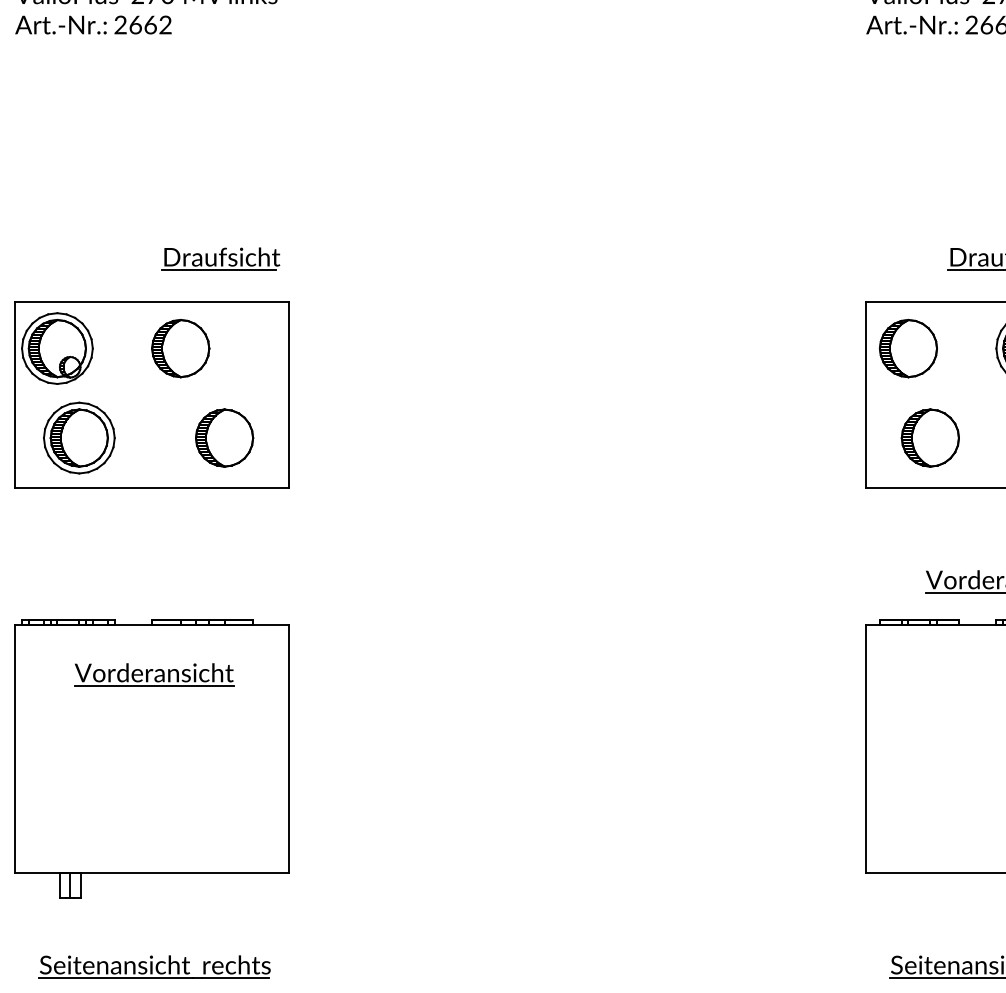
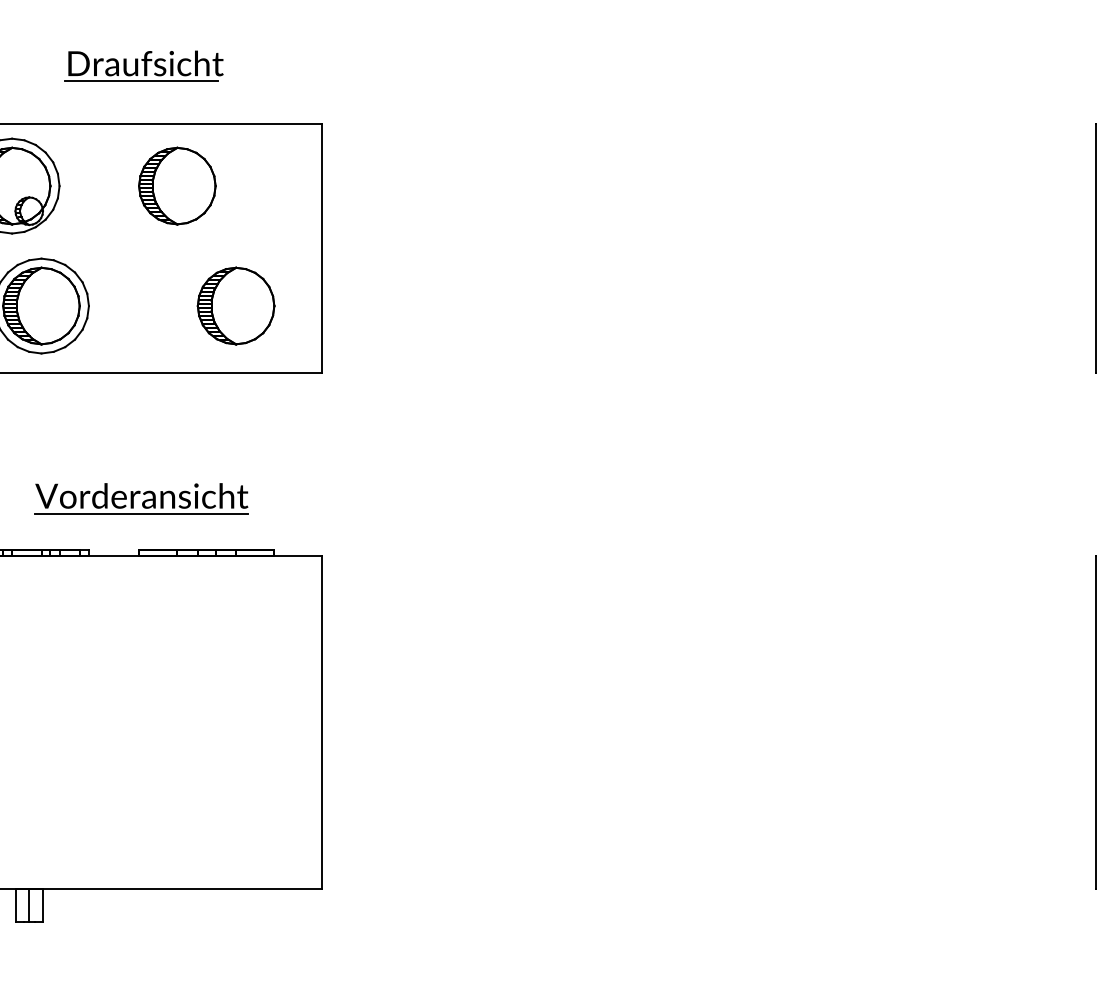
part: (220, 258) -> (143, 65), moved
part: (154, 674) -> (142, 498), moved

